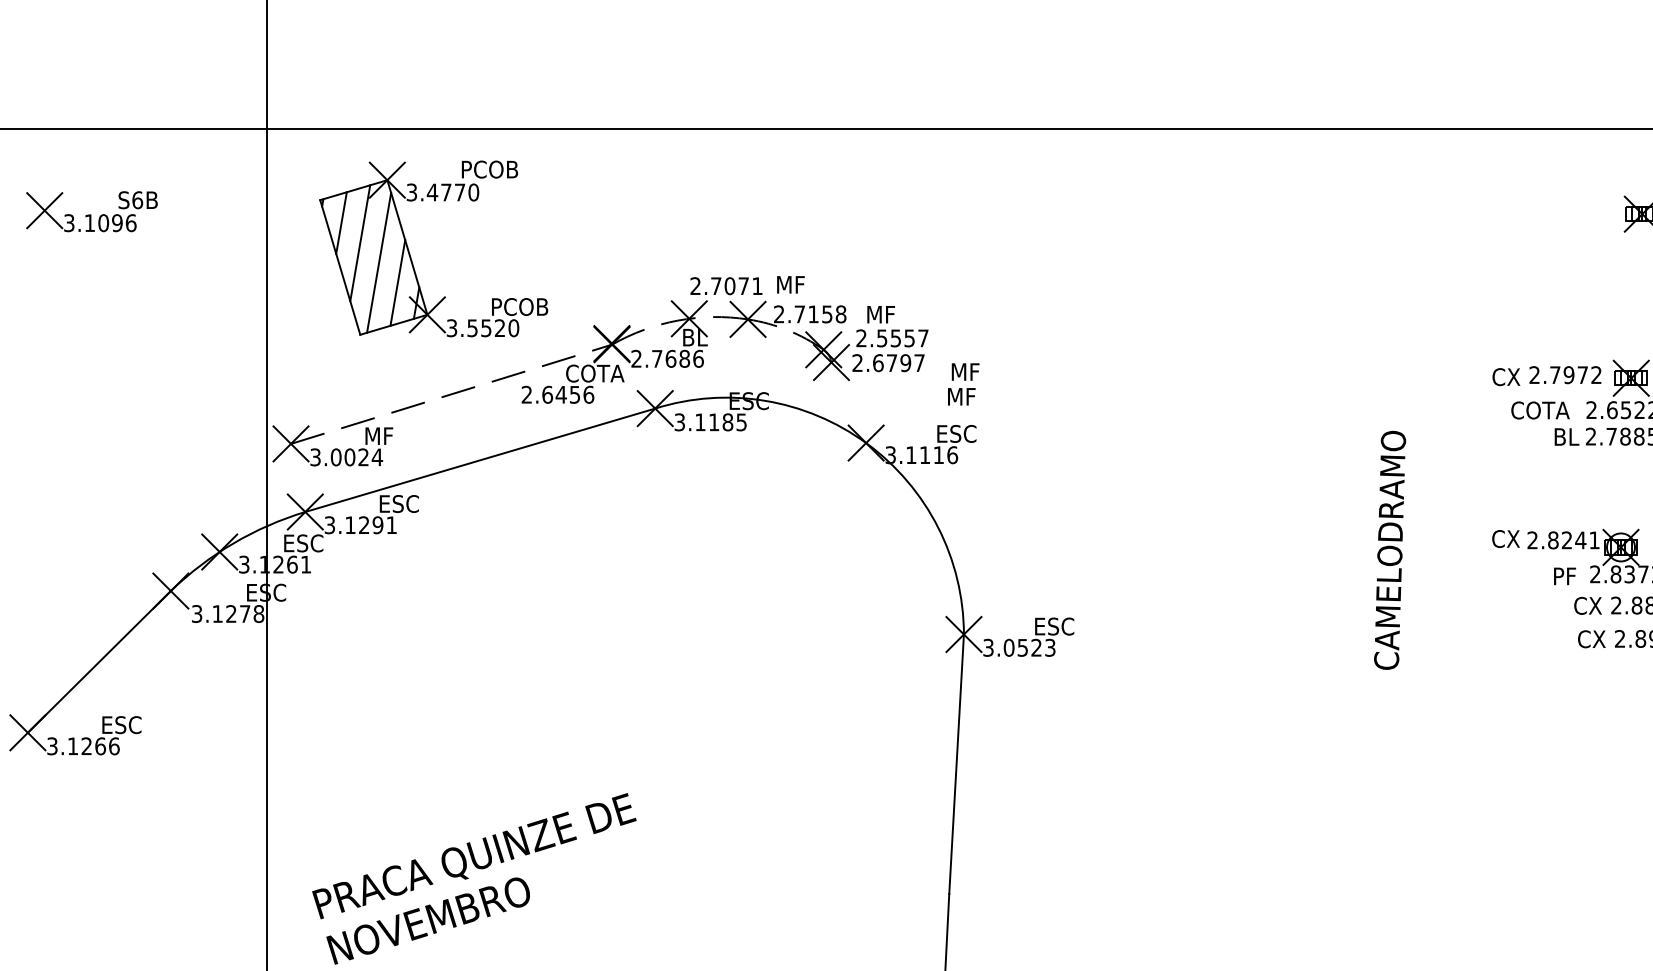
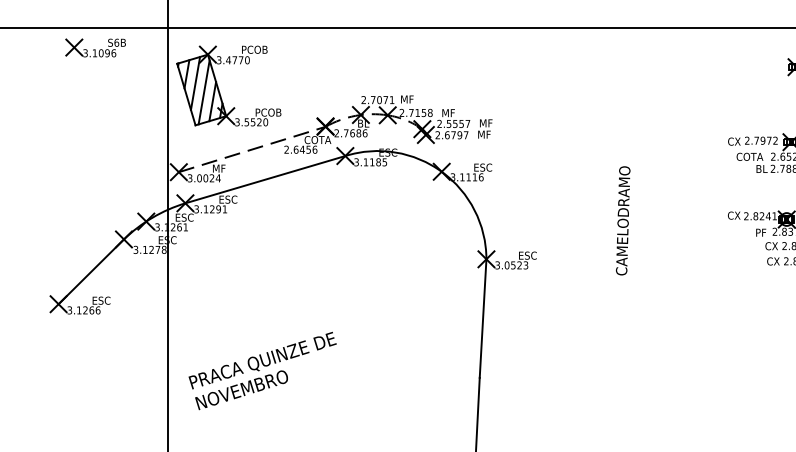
part: (91, 210) -> (95, 47), moved
part: (412, 256) -> (219, 89), moved
text: (964, 383) -> (485, 128), moved
text: (1390, 549) -> (623, 220), moved

